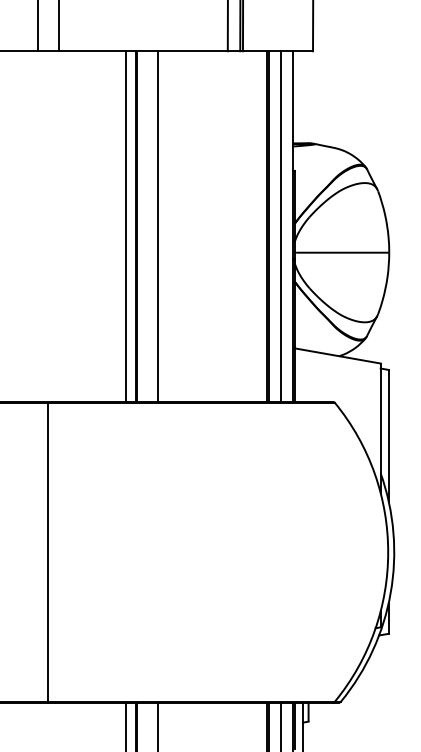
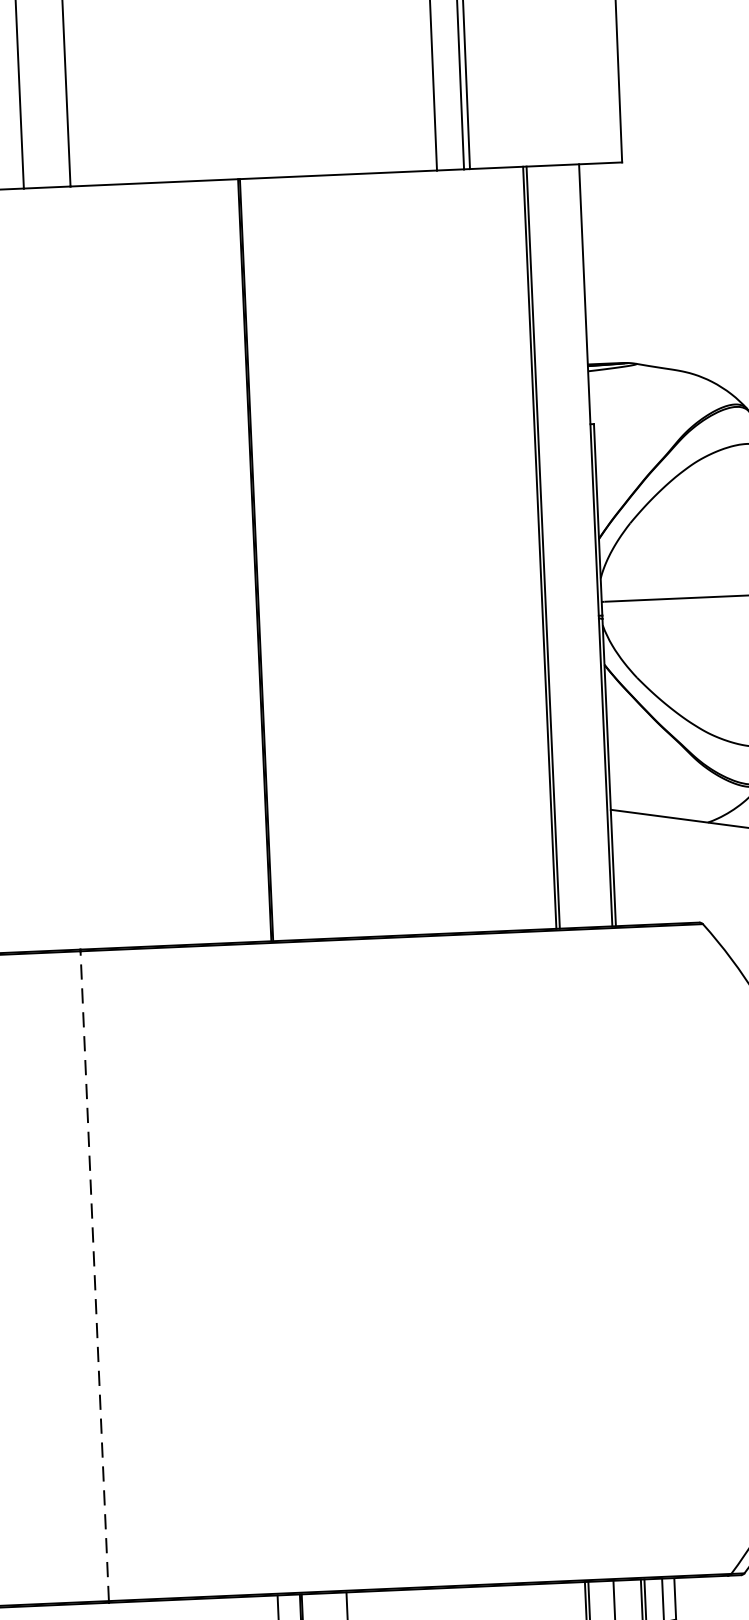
line: (126, 226) -> (233, 560), removed
line: (157, 226) -> (300, 557), removed
line: (280, 226) -> (568, 546), removed
line: (48, 552) -> (94, 1276), solid -> dashed

